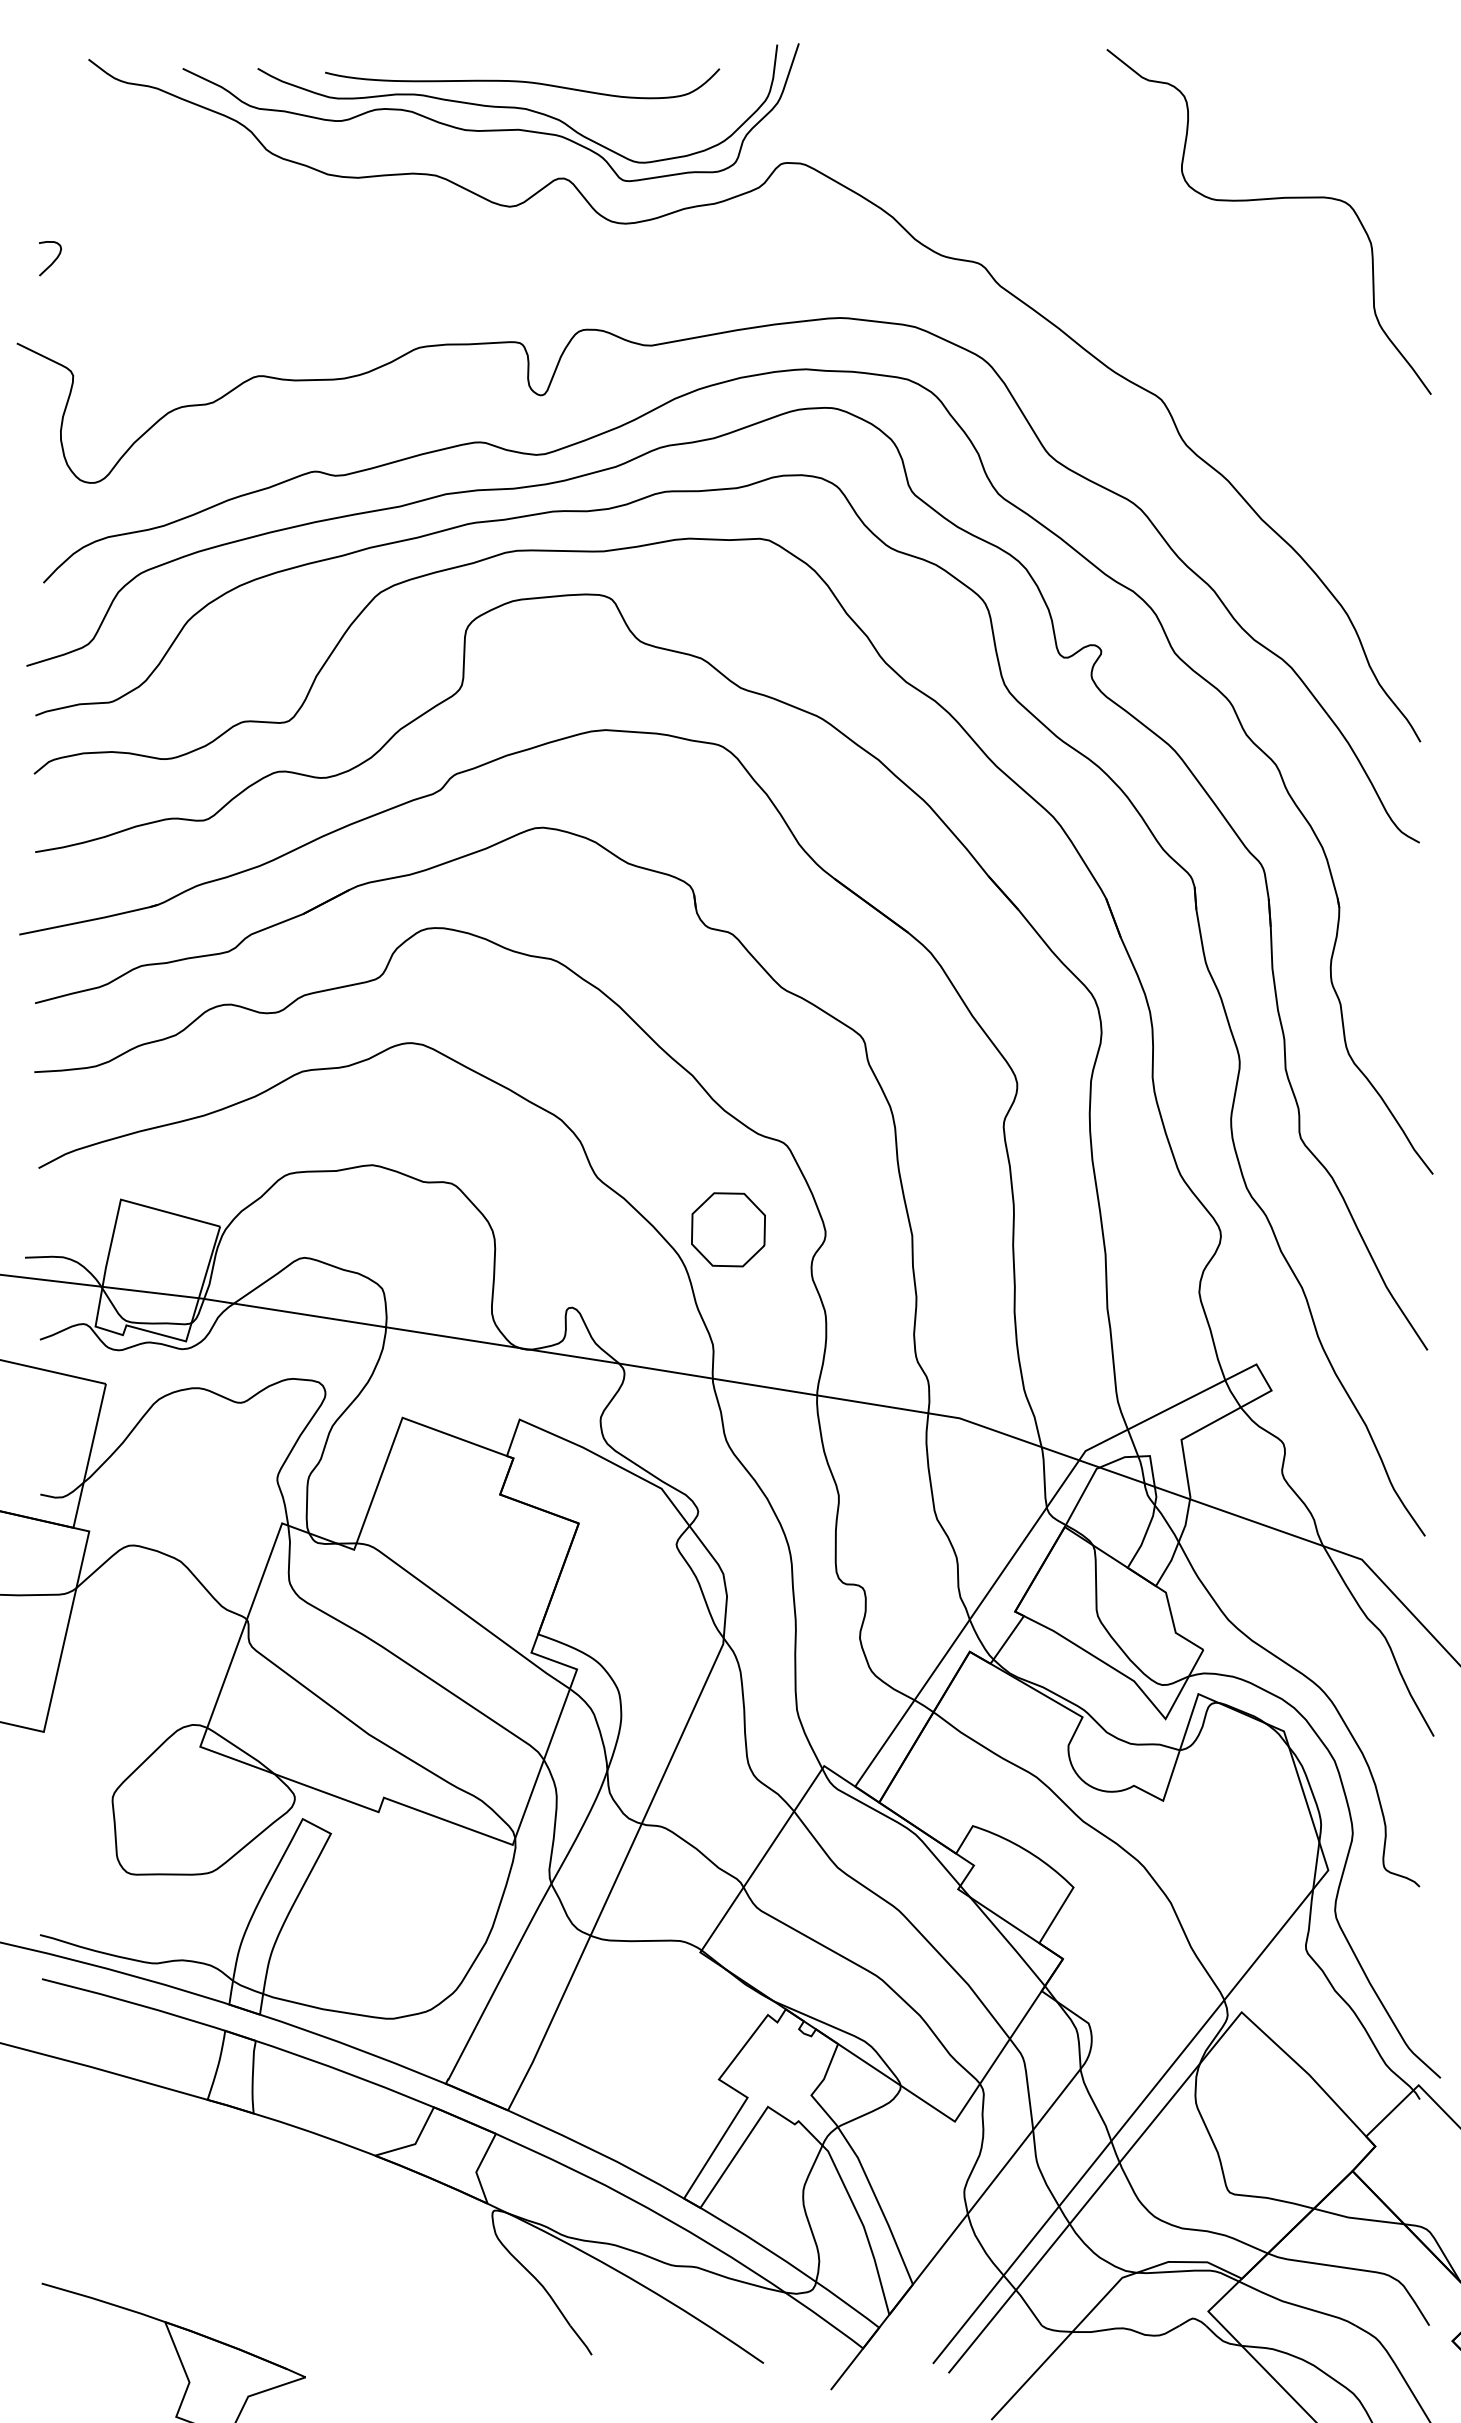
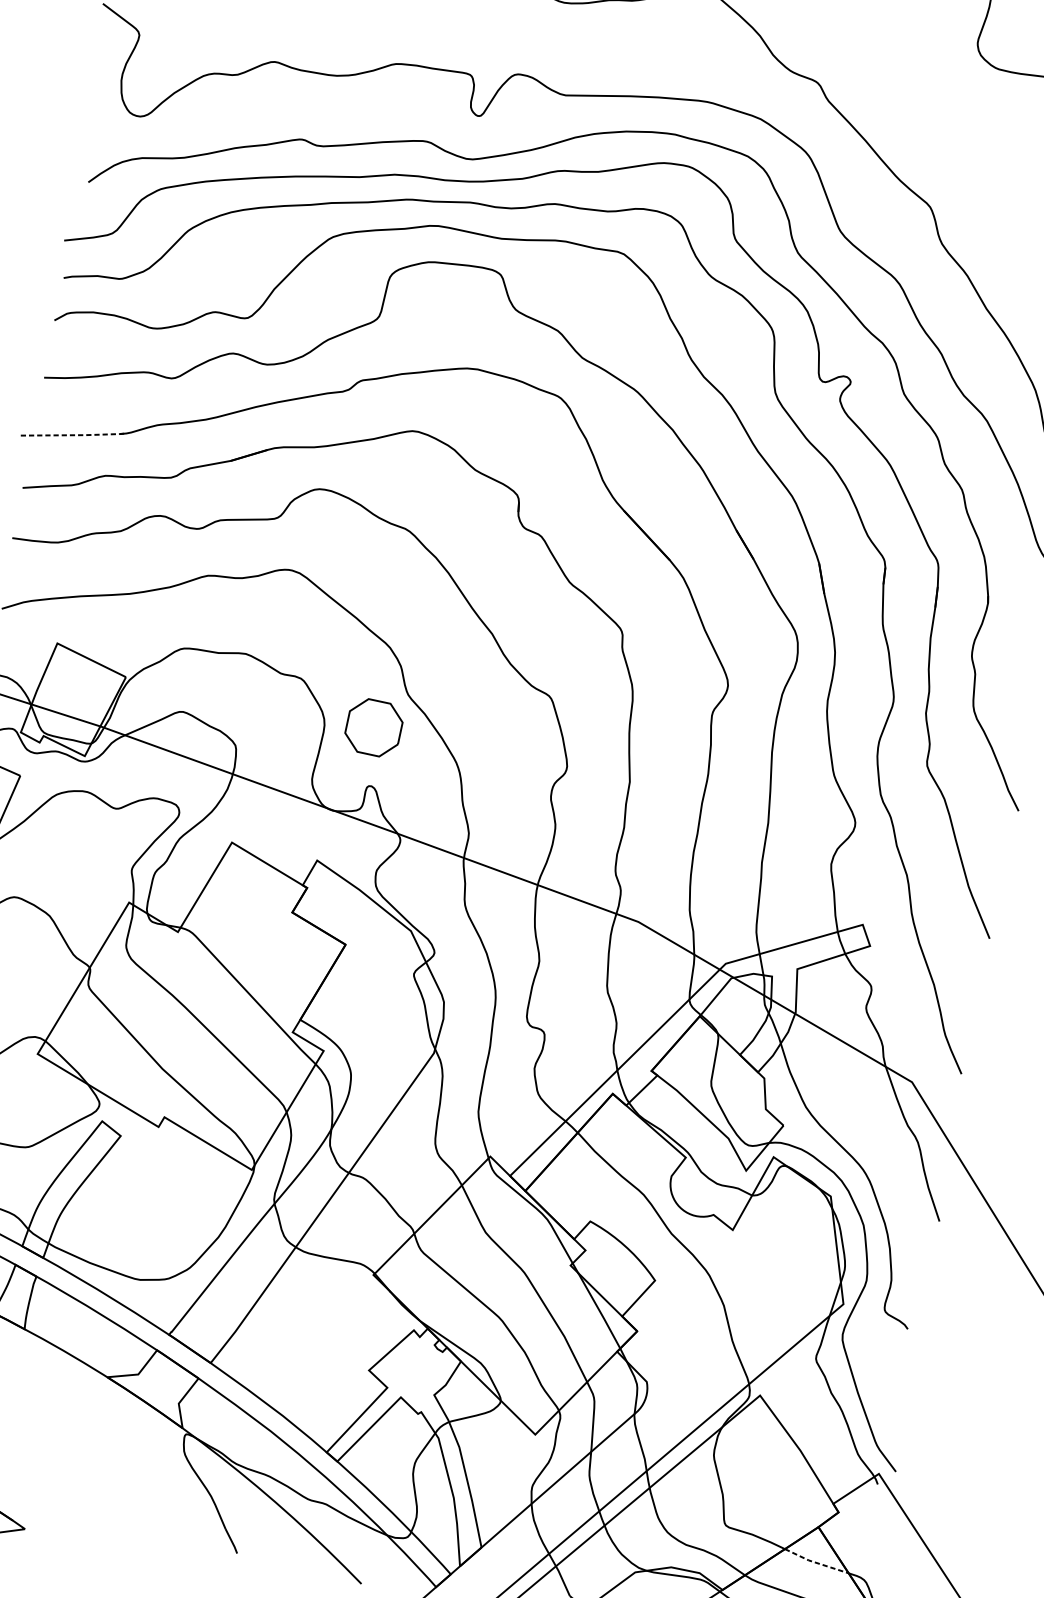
line: (90, 920) -> (74, 435), solid -> dashed
part: (728, 1229) -> (373, 727), moved
line: (1358, 2218) -> (816, 1562), solid -> dashed

